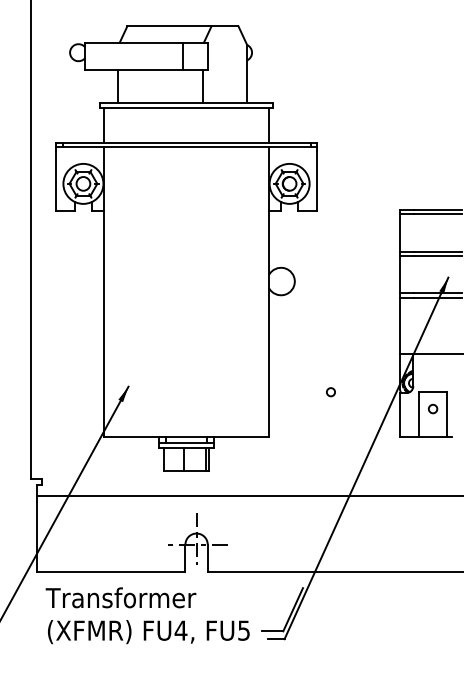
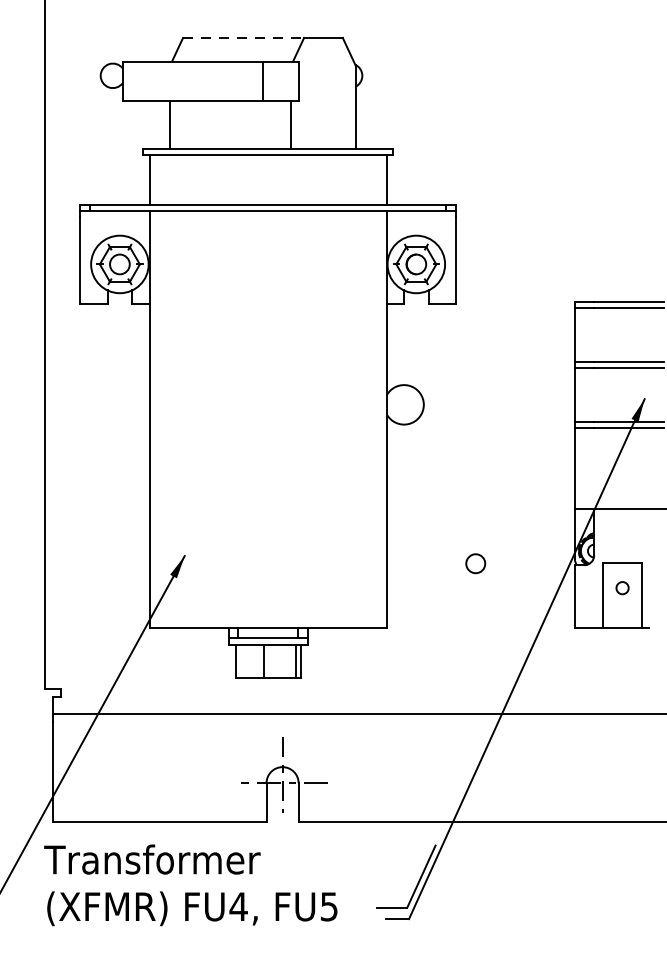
line: (169, 26) -> (243, 38), solid -> dashed
circle: (330, 392) -> (475, 564), size x1.6
text: (147, 615) -> (190, 884), moved

